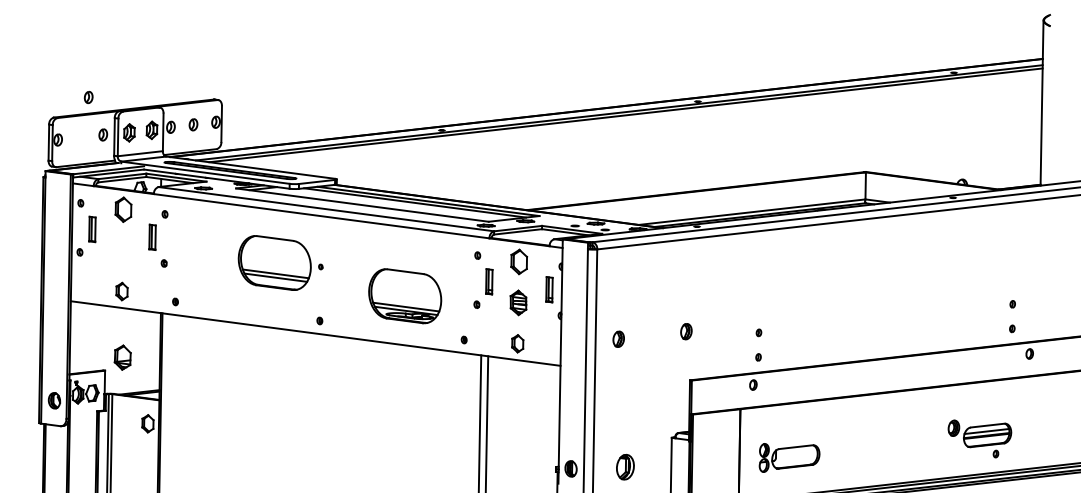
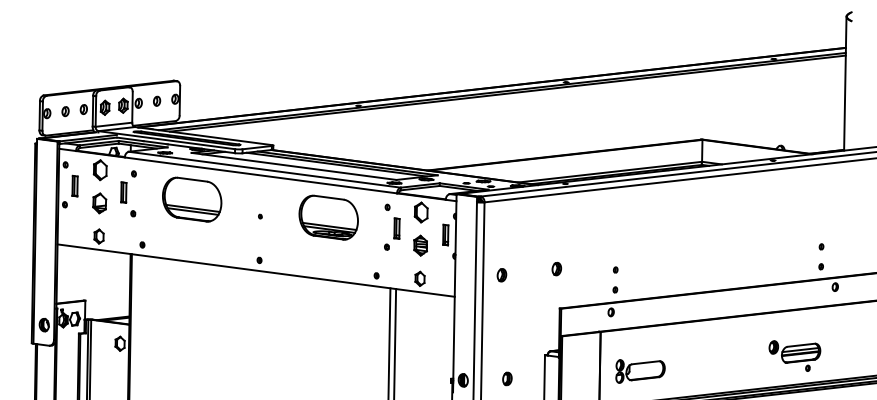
part: (88, 97) -> (65, 111), moved
part: (274, 262) -> (191, 199), moved
part: (405, 296) -> (329, 217), moved
part: (122, 357) -> (99, 203), moved
part: (625, 466) -> (507, 378), size x0.62

